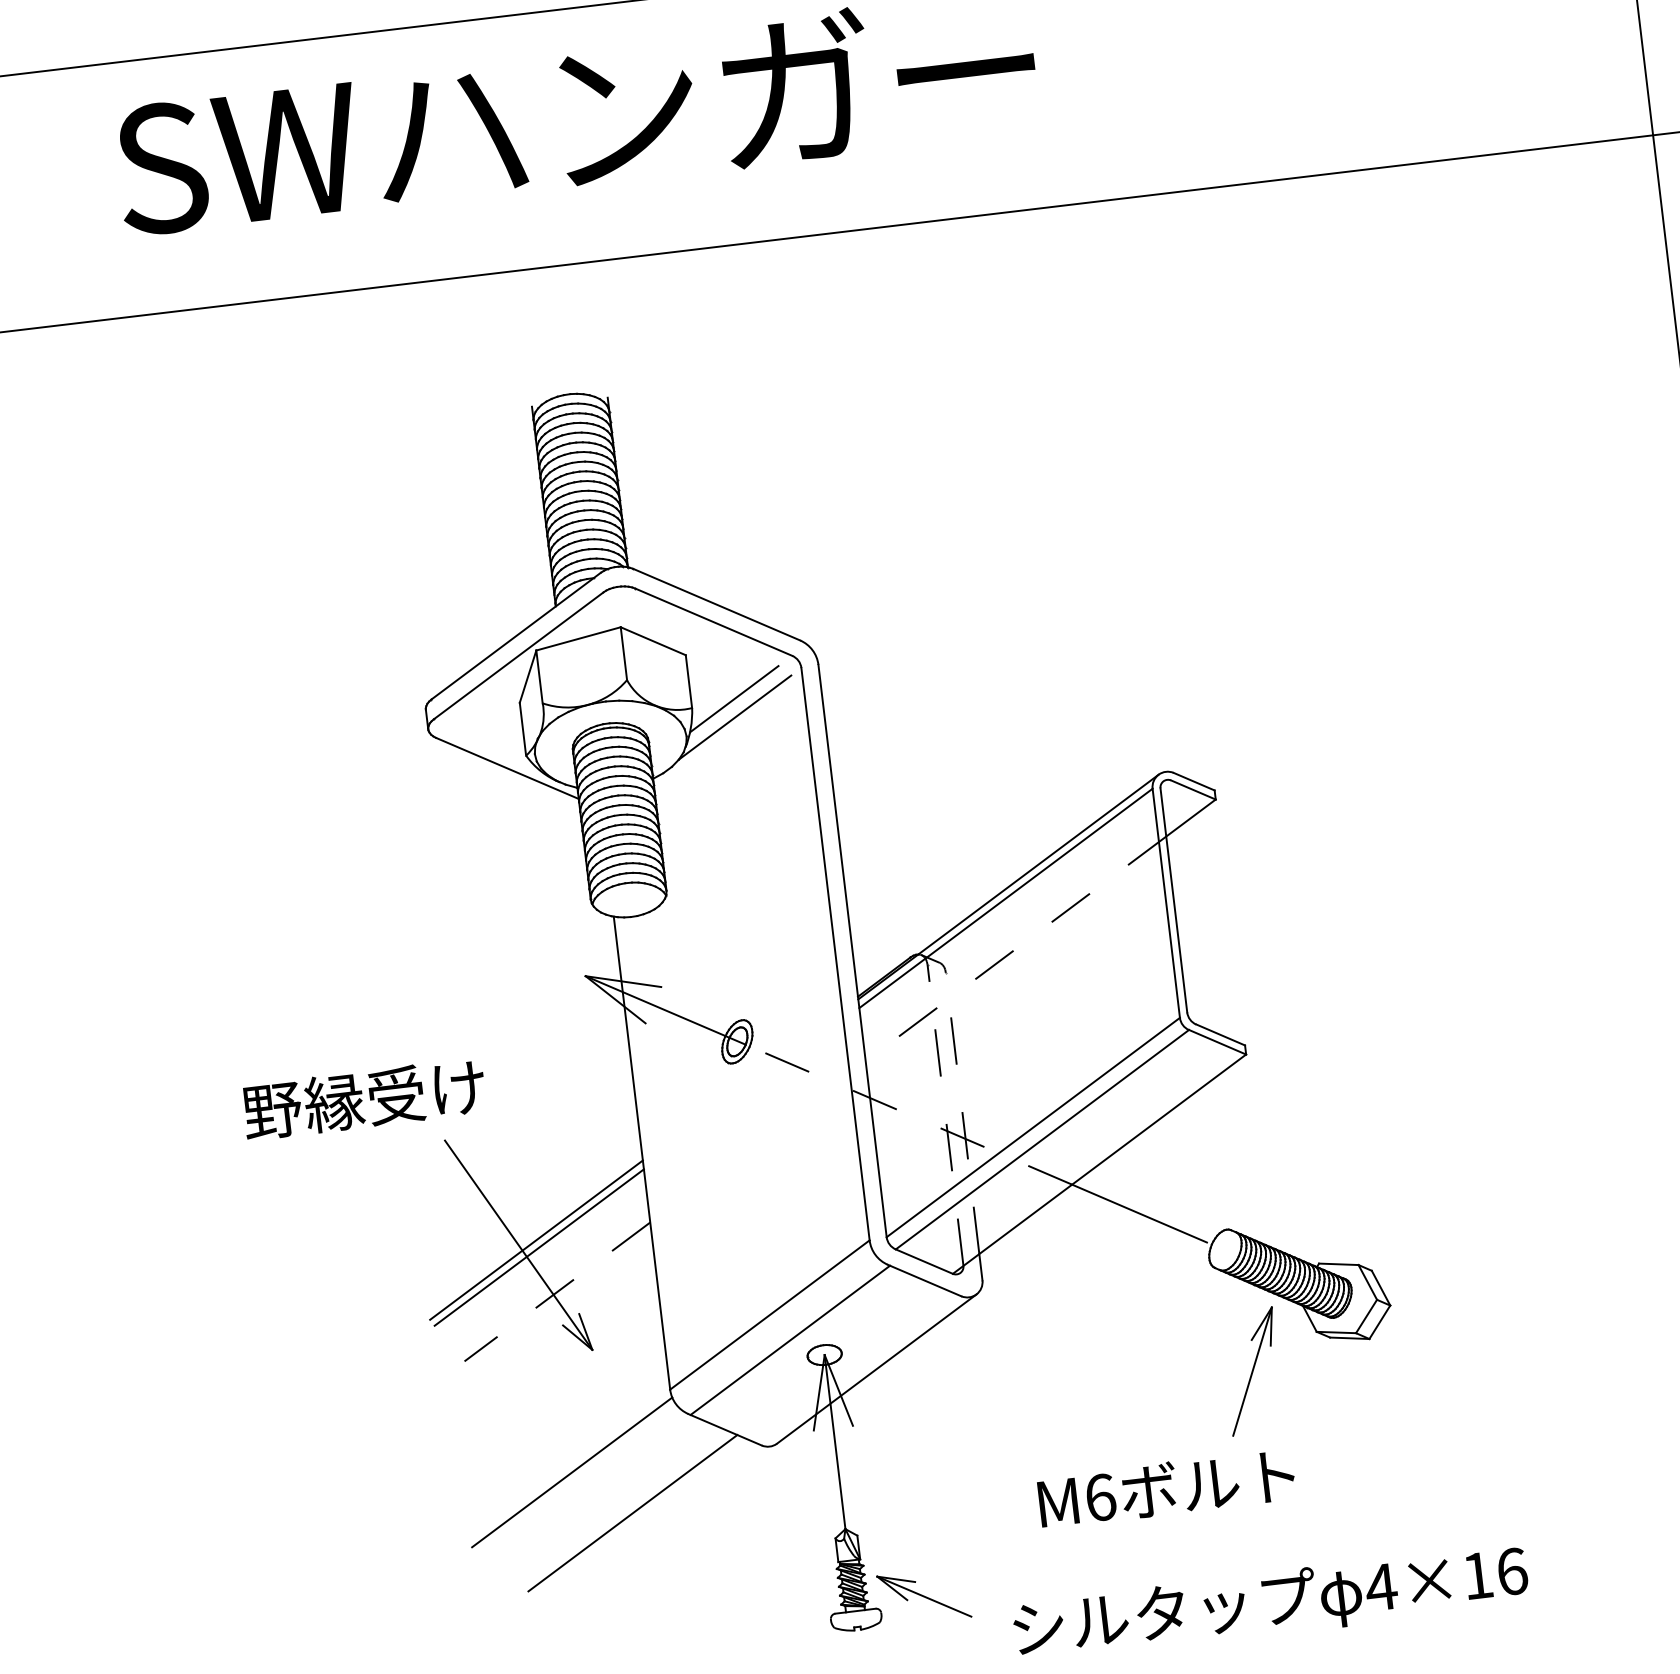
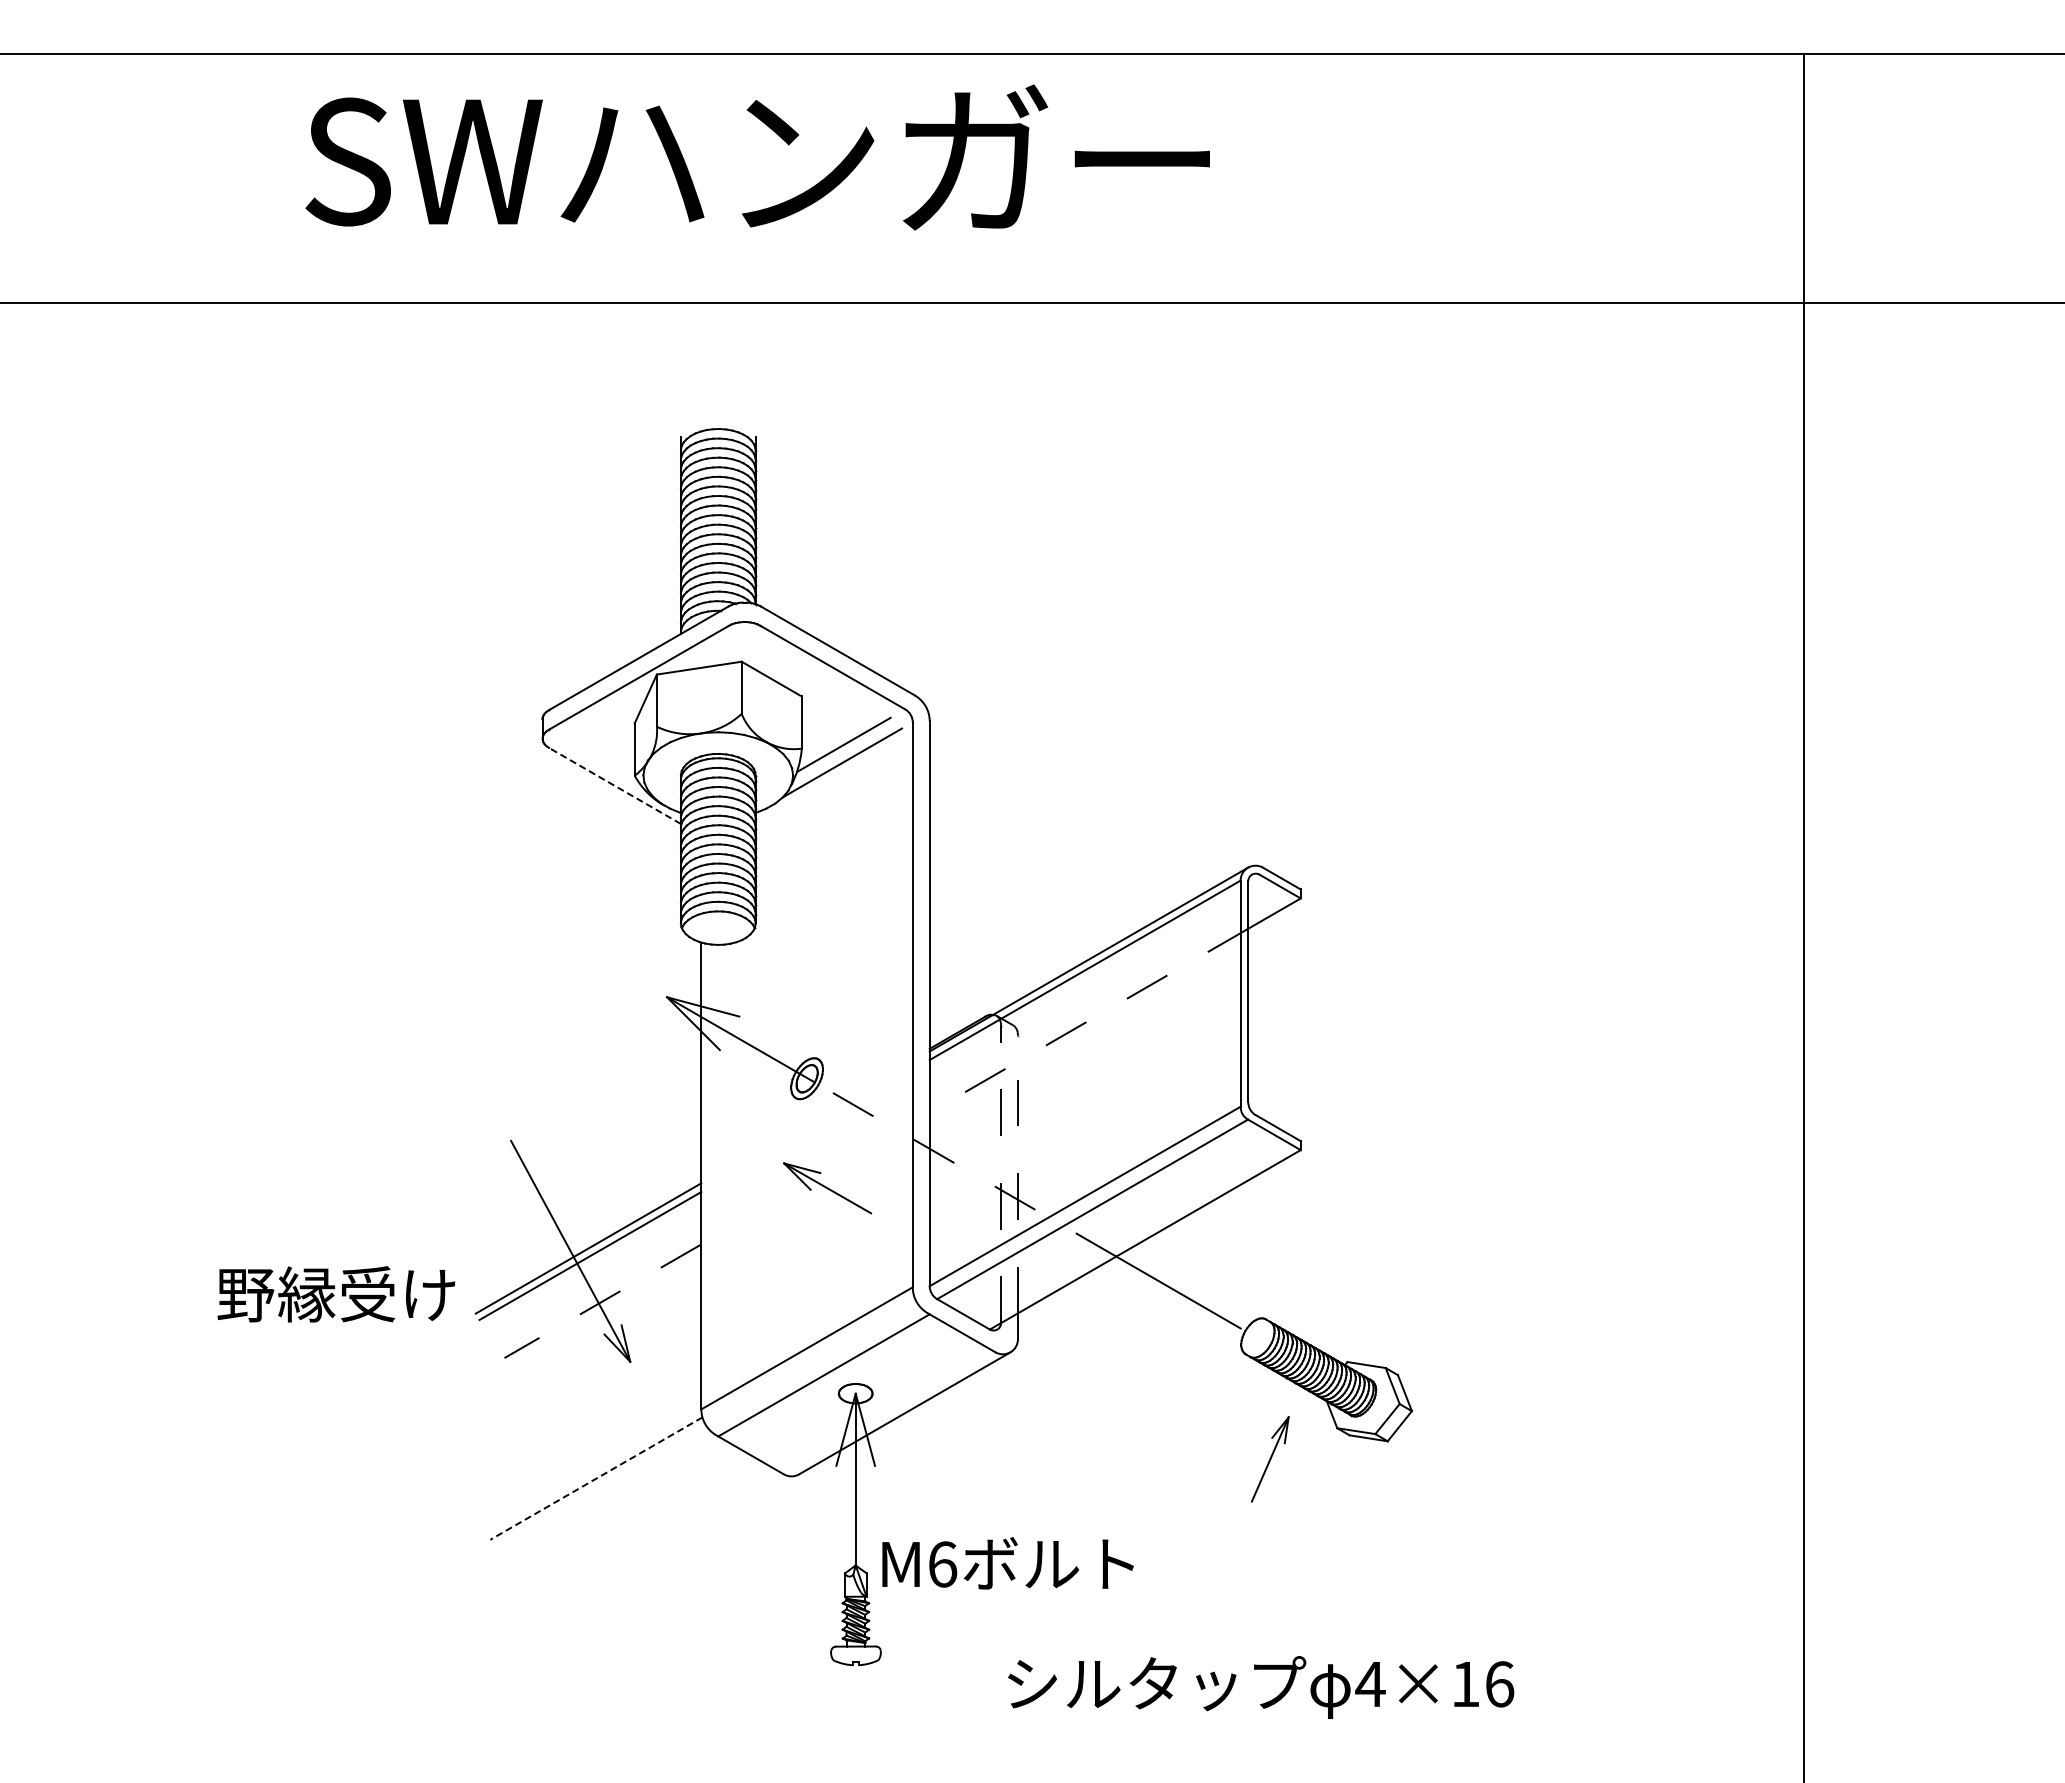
line: (506, 768) -> (614, 785), solid -> dashed
text: (363, 1099) -> (335, 1294), moved
part: (1252, 1371) -> (1270, 1459), size x0.7
line: (571, 1472) -> (595, 1478), solid -> dashed
text: (1166, 1488) -> (1007, 1563), moved
line: (632, 1513) -> (650, 1525), removed
part: (924, 1596) -> (827, 1188), moved

